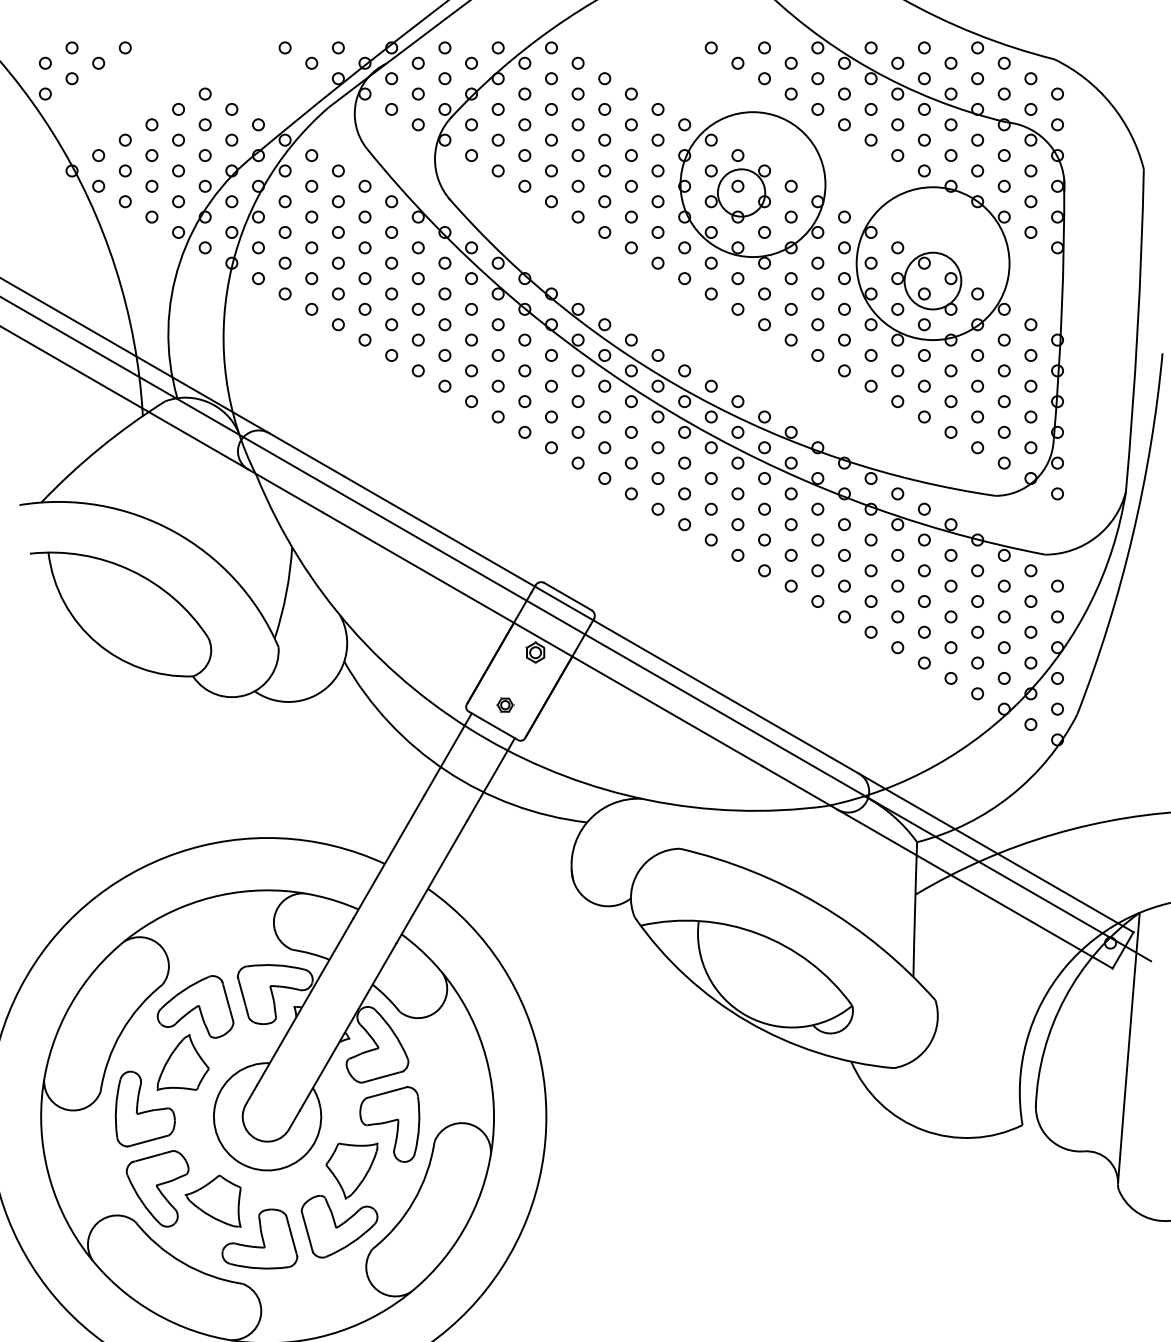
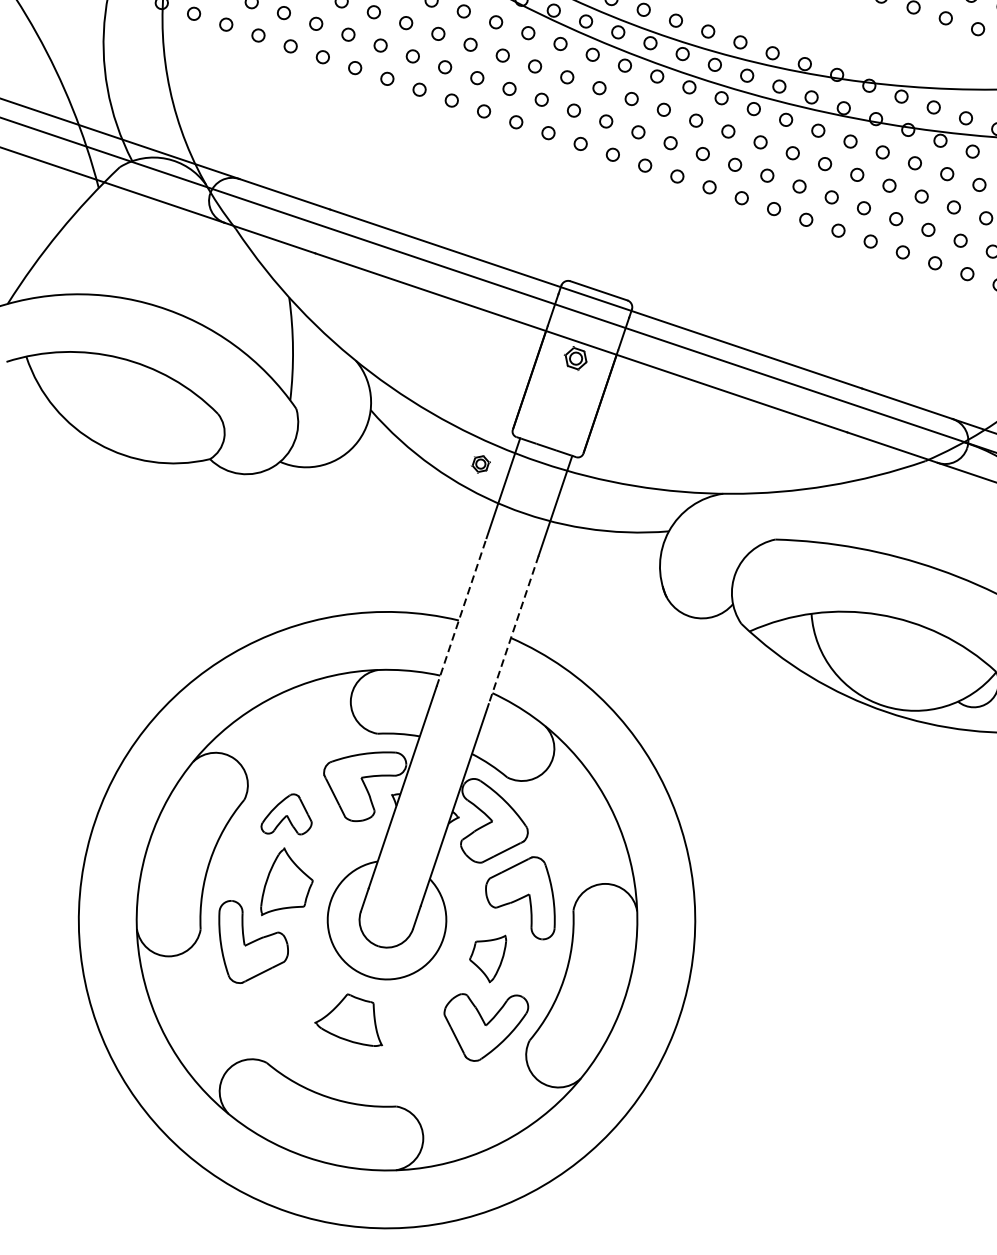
part: (505, 705) -> (481, 464), moved
line: (388, 857) -> (461, 612), solid -> dashed
line: (431, 882) -> (513, 630), solid -> dashed
part: (195, 1006) -> (284, 816), size x0.6
part: (351, 1170) -> (489, 959), size x0.7
part: (157, 1188) -> (283, 1021), removed
part: (259, 1238) -> (404, 1053), removed

